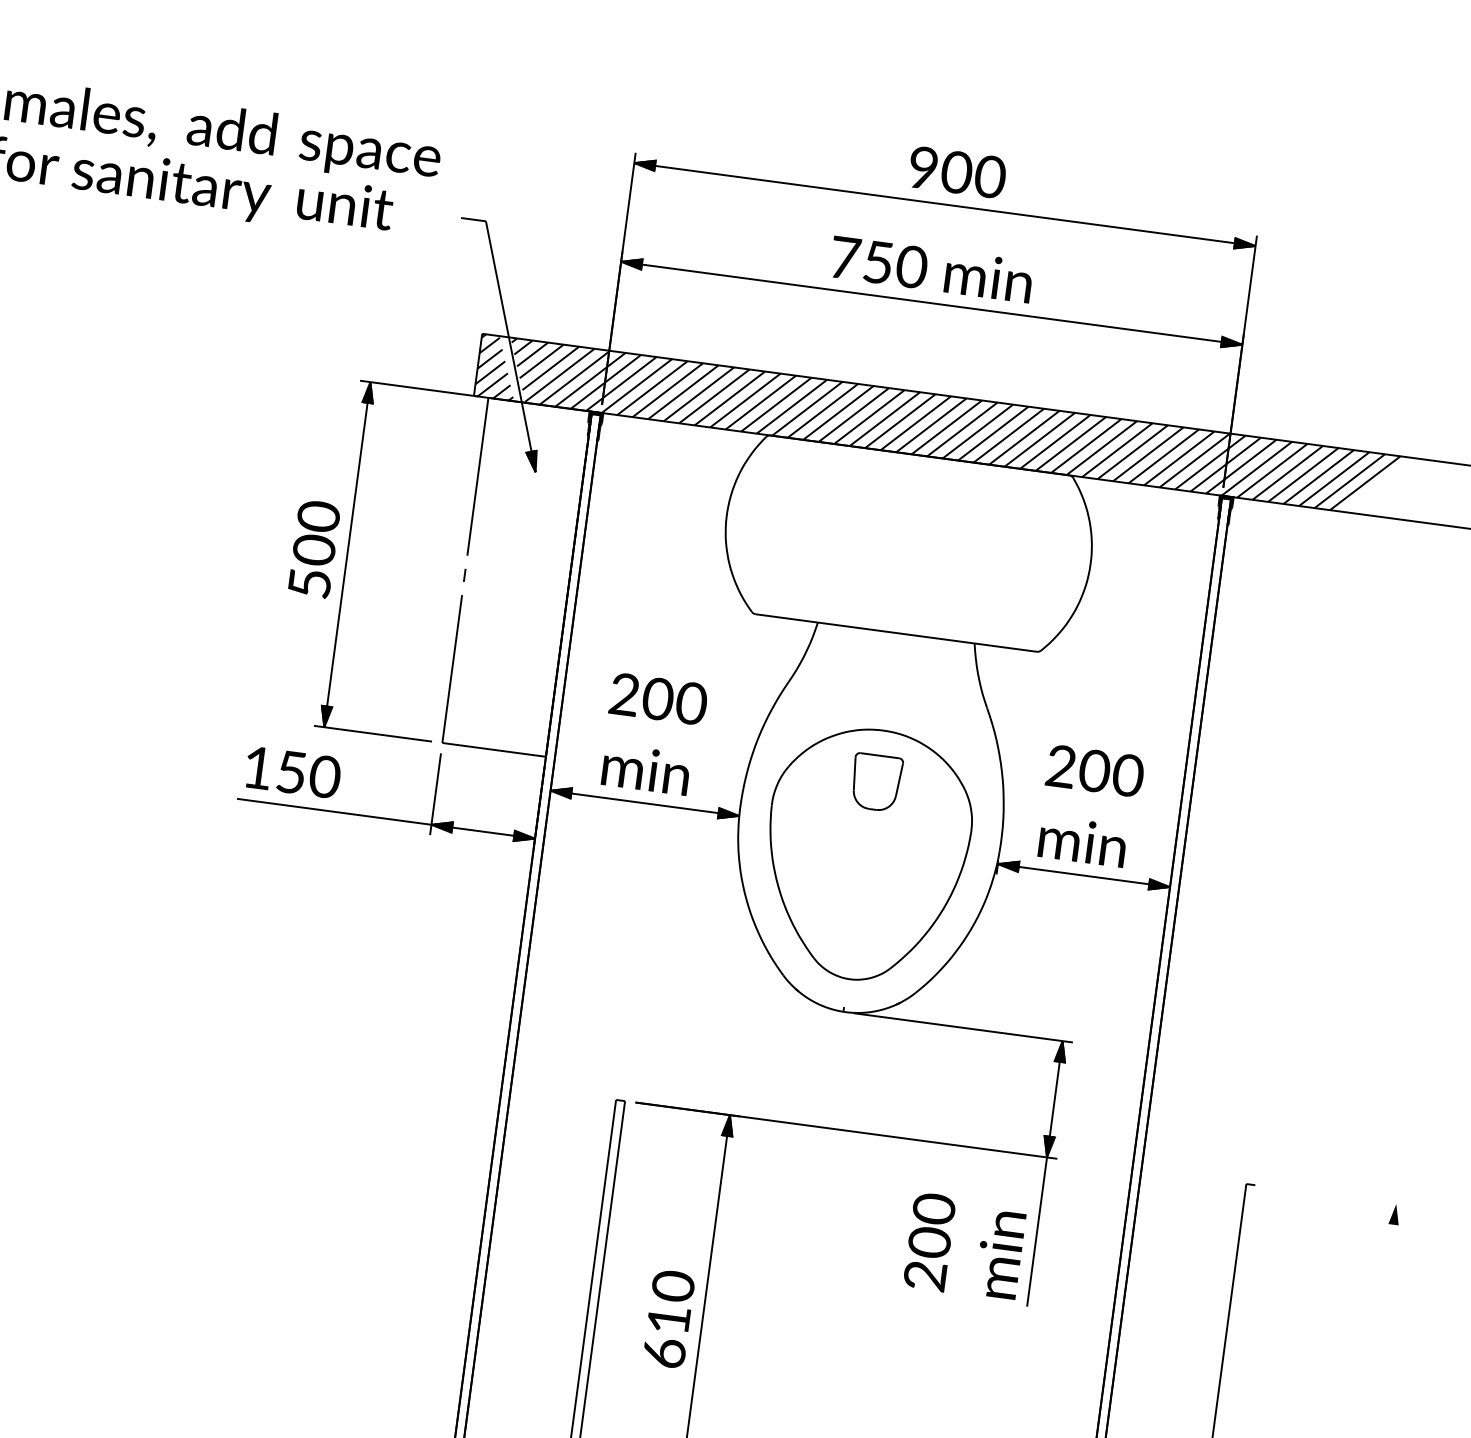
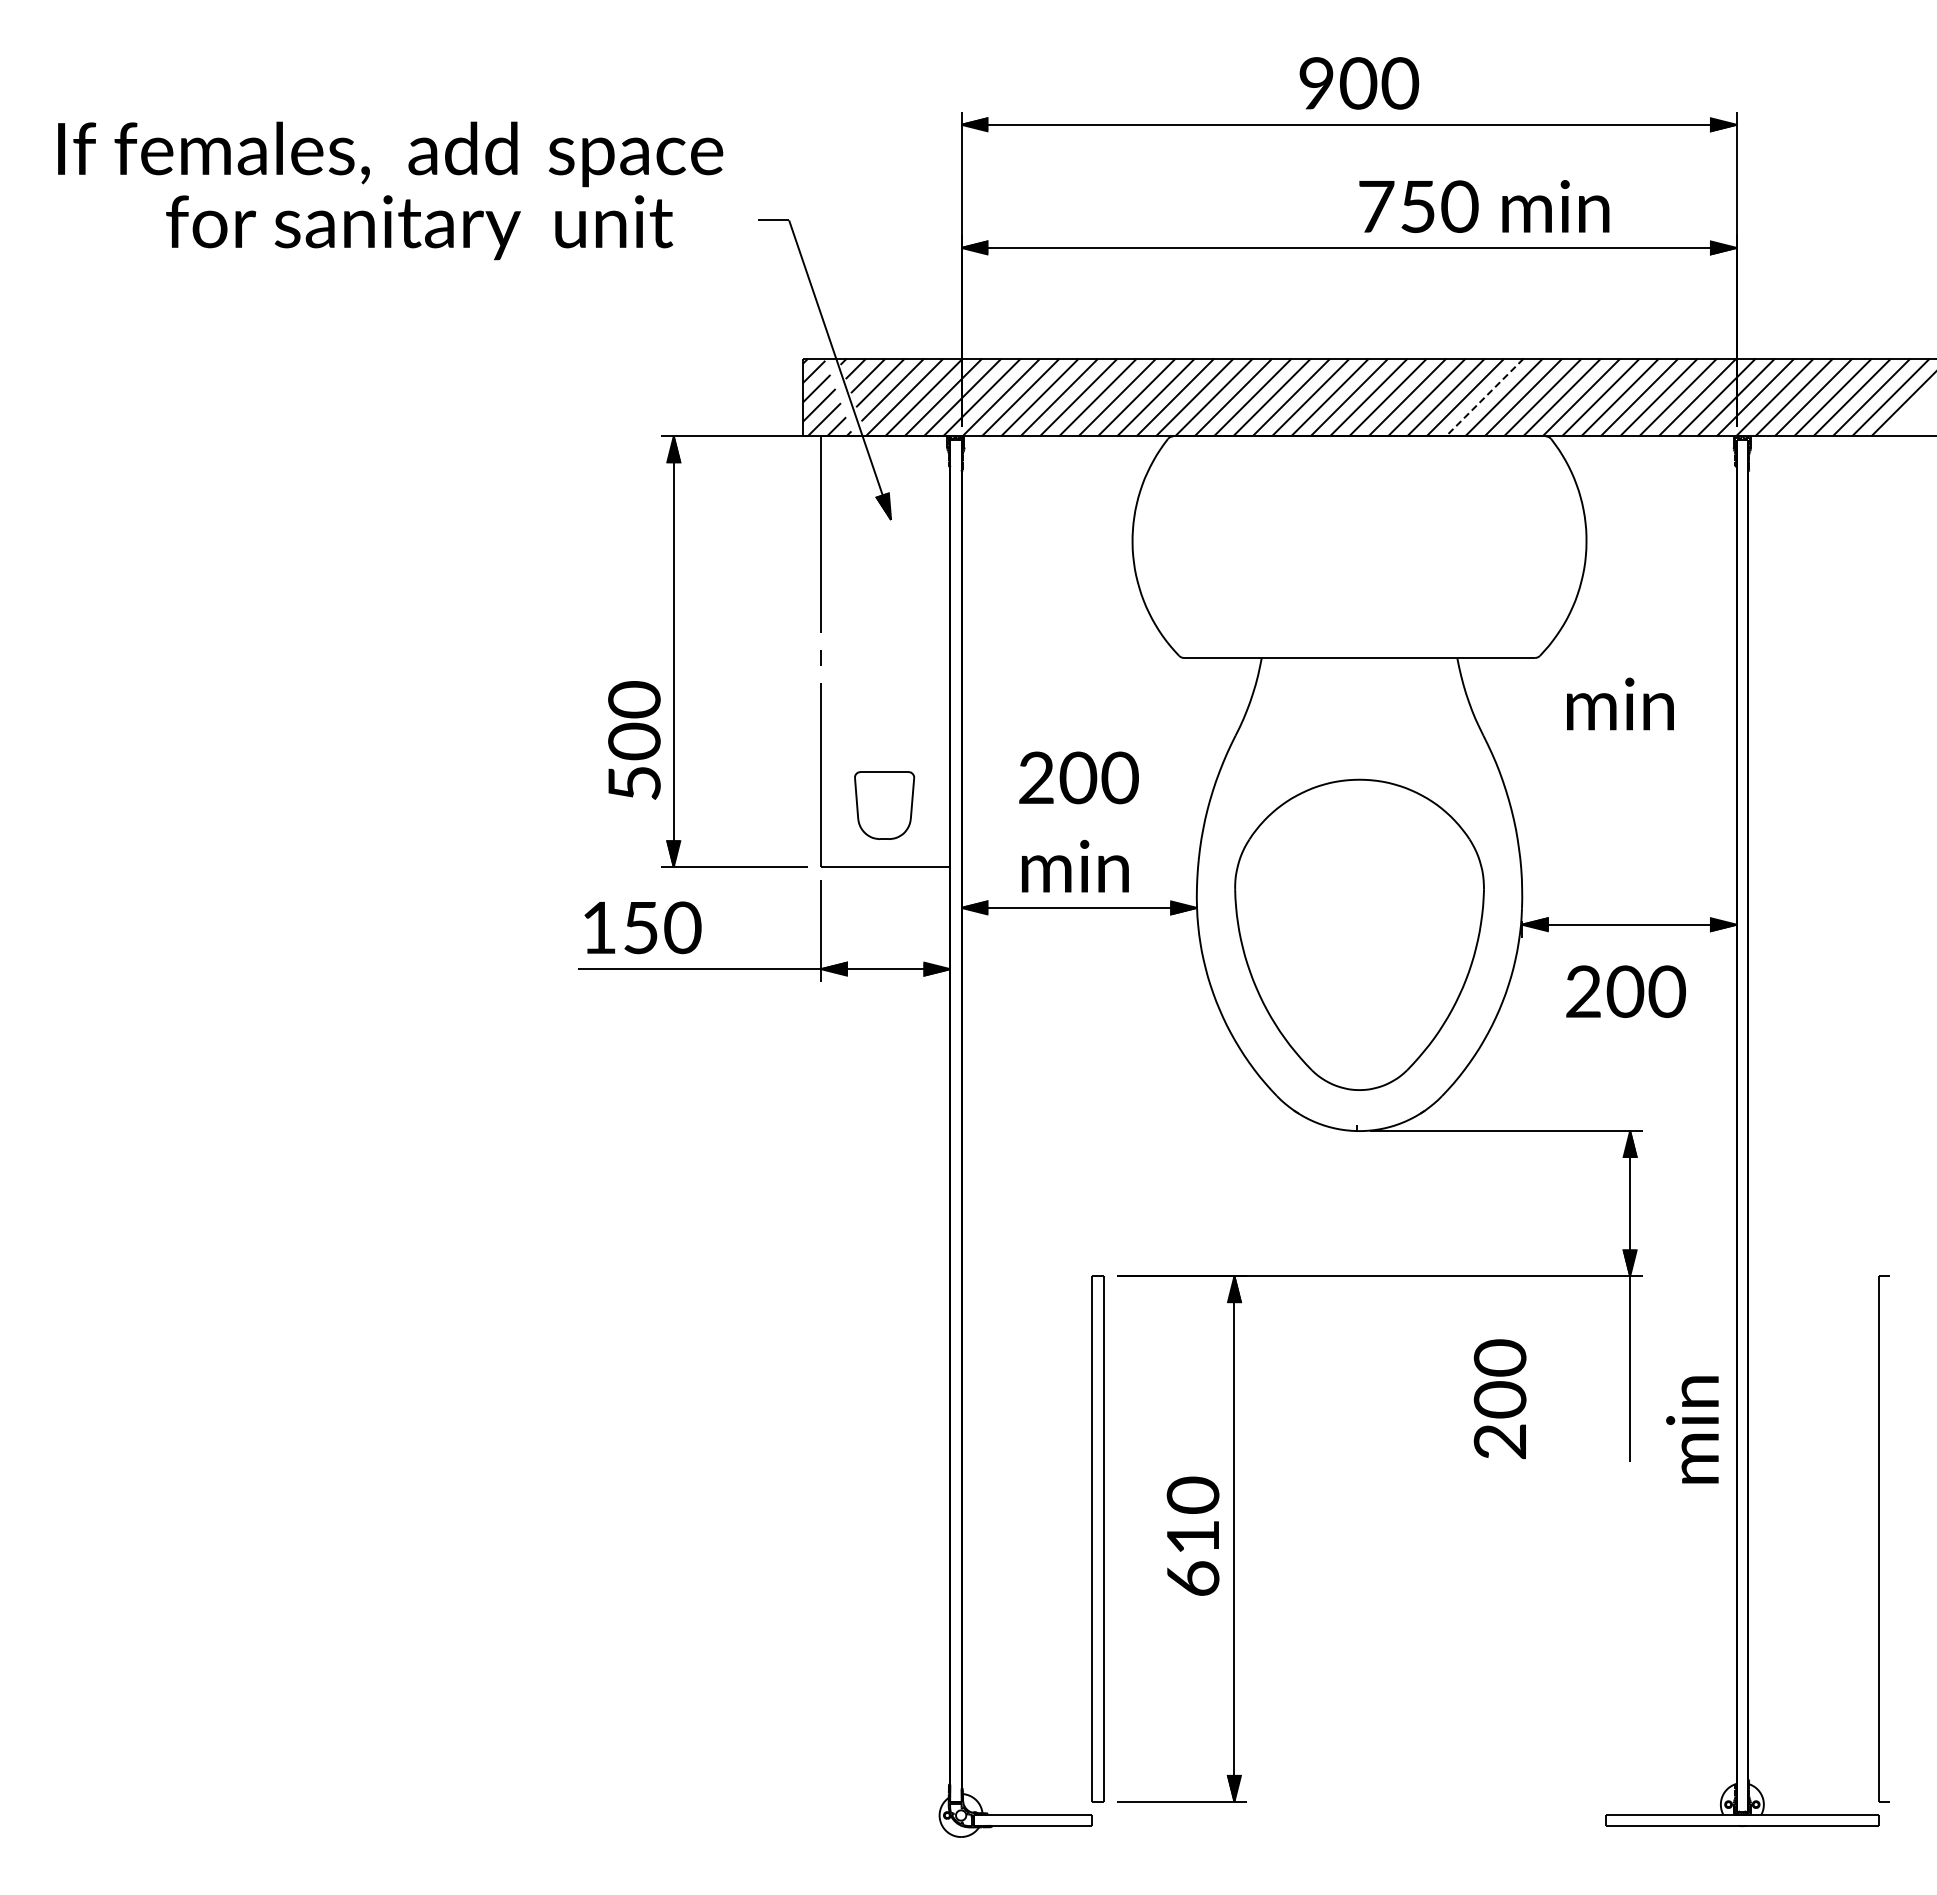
text: (931, 269) -> (1484, 206), moved
line: (1024, 437) -> (1484, 397), solid -> dashed
text: (314, 549) -> (634, 740), moved
text: (1094, 770) -> (1625, 991), moved
part: (876, 782) -> (884, 805), moved
text: (1083, 841) -> (1620, 703), moved
text: (1000, 1254) -> (1692, 1429), moved

